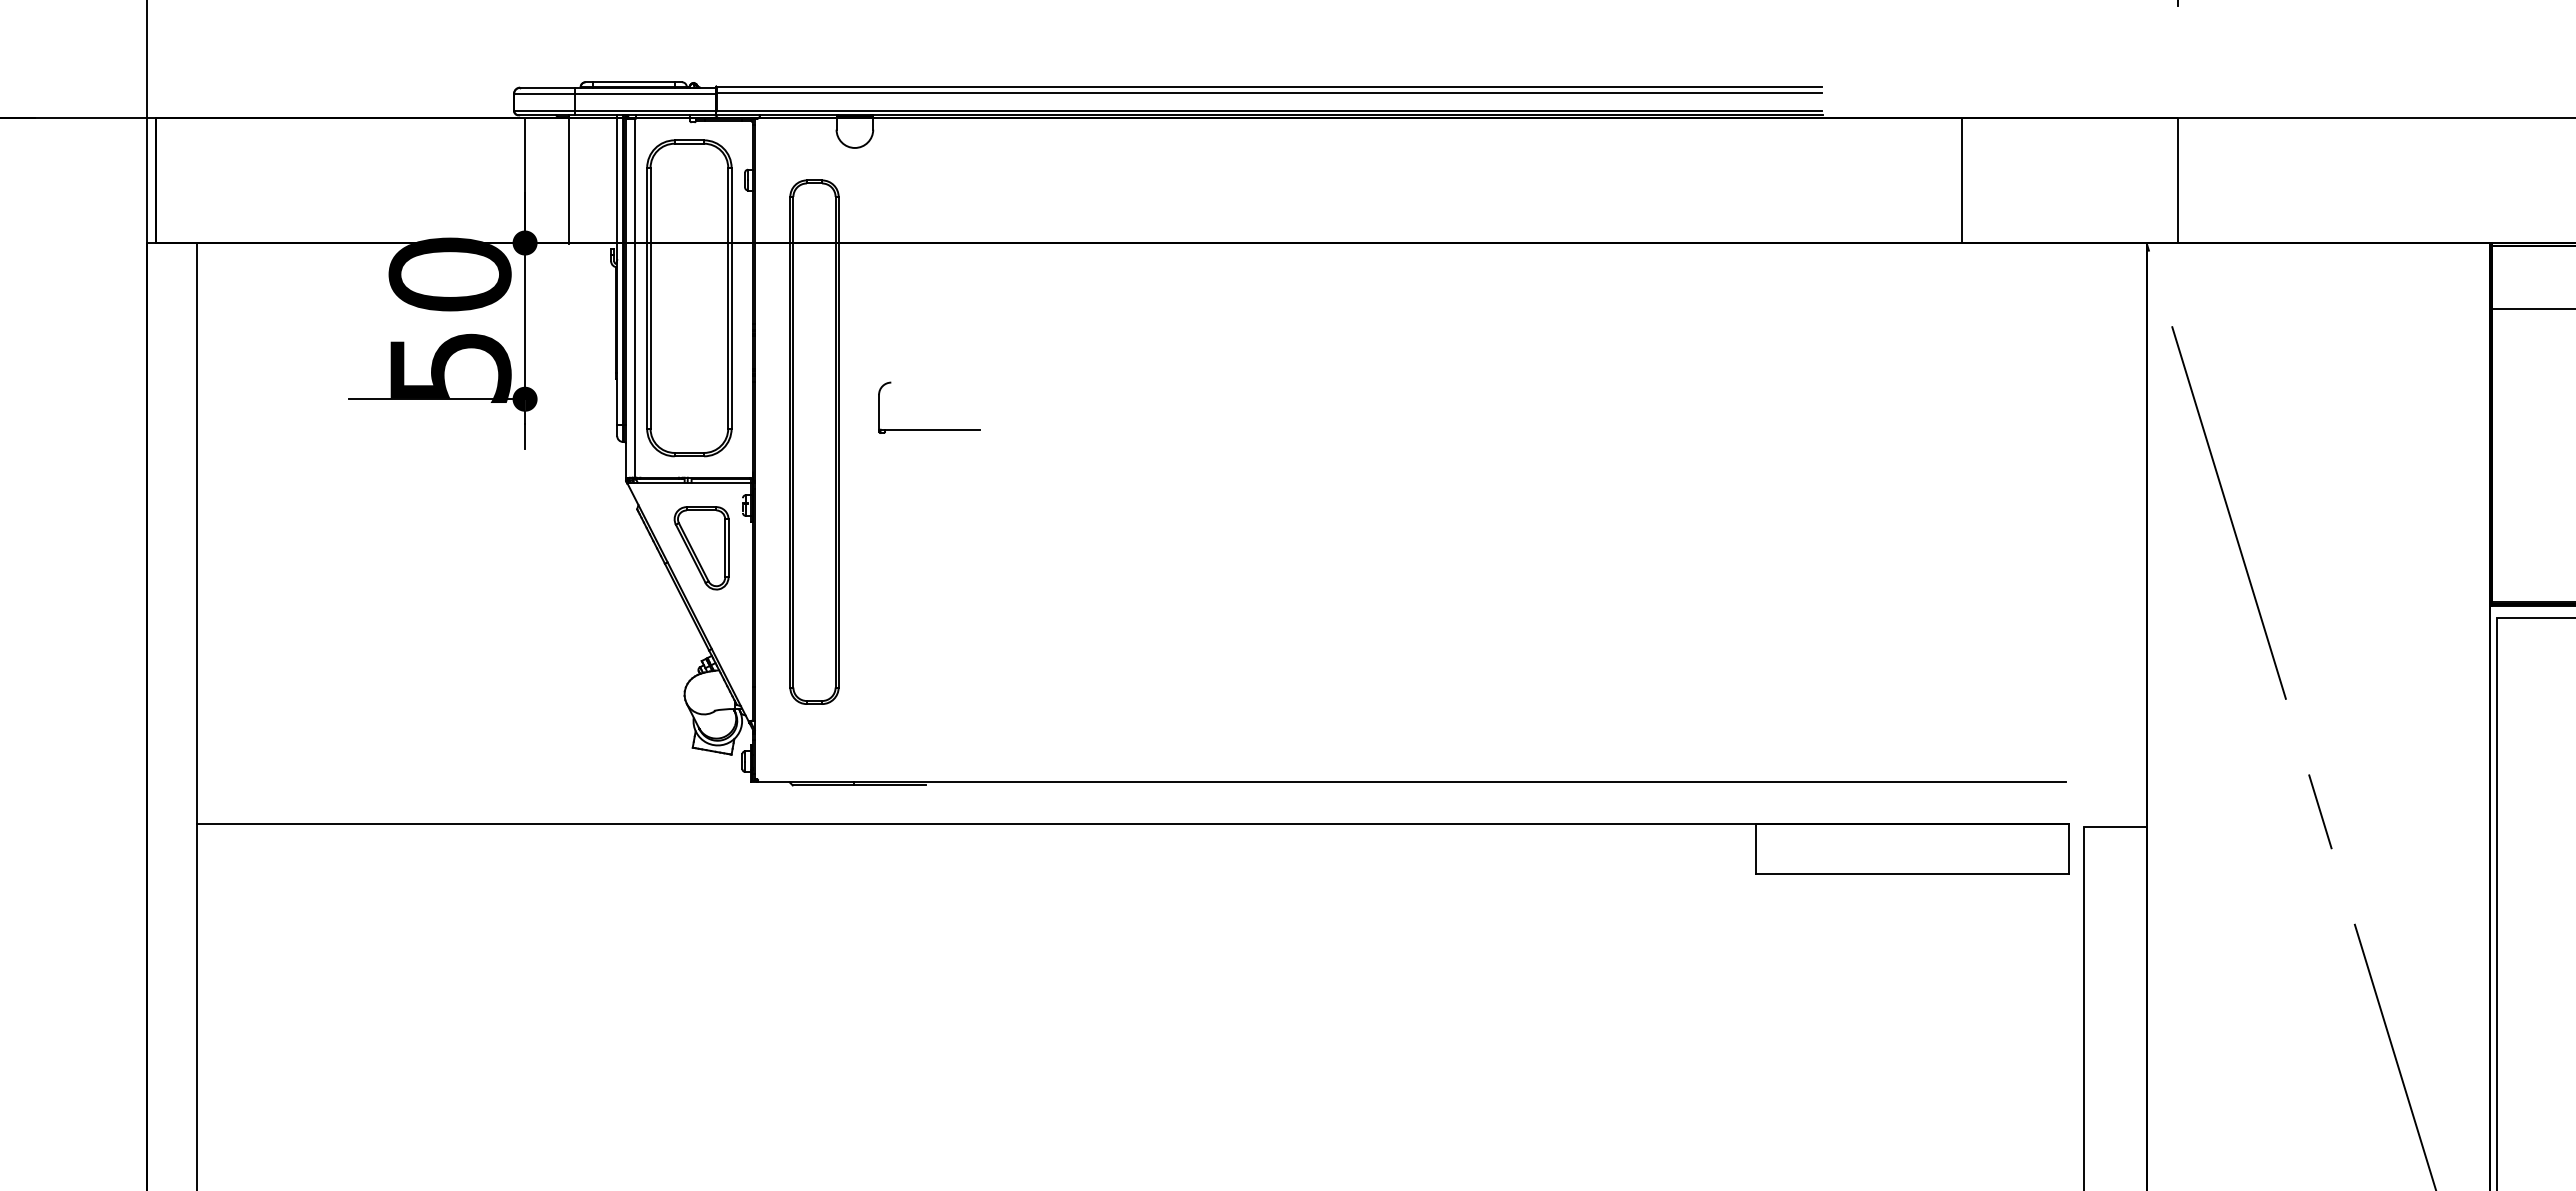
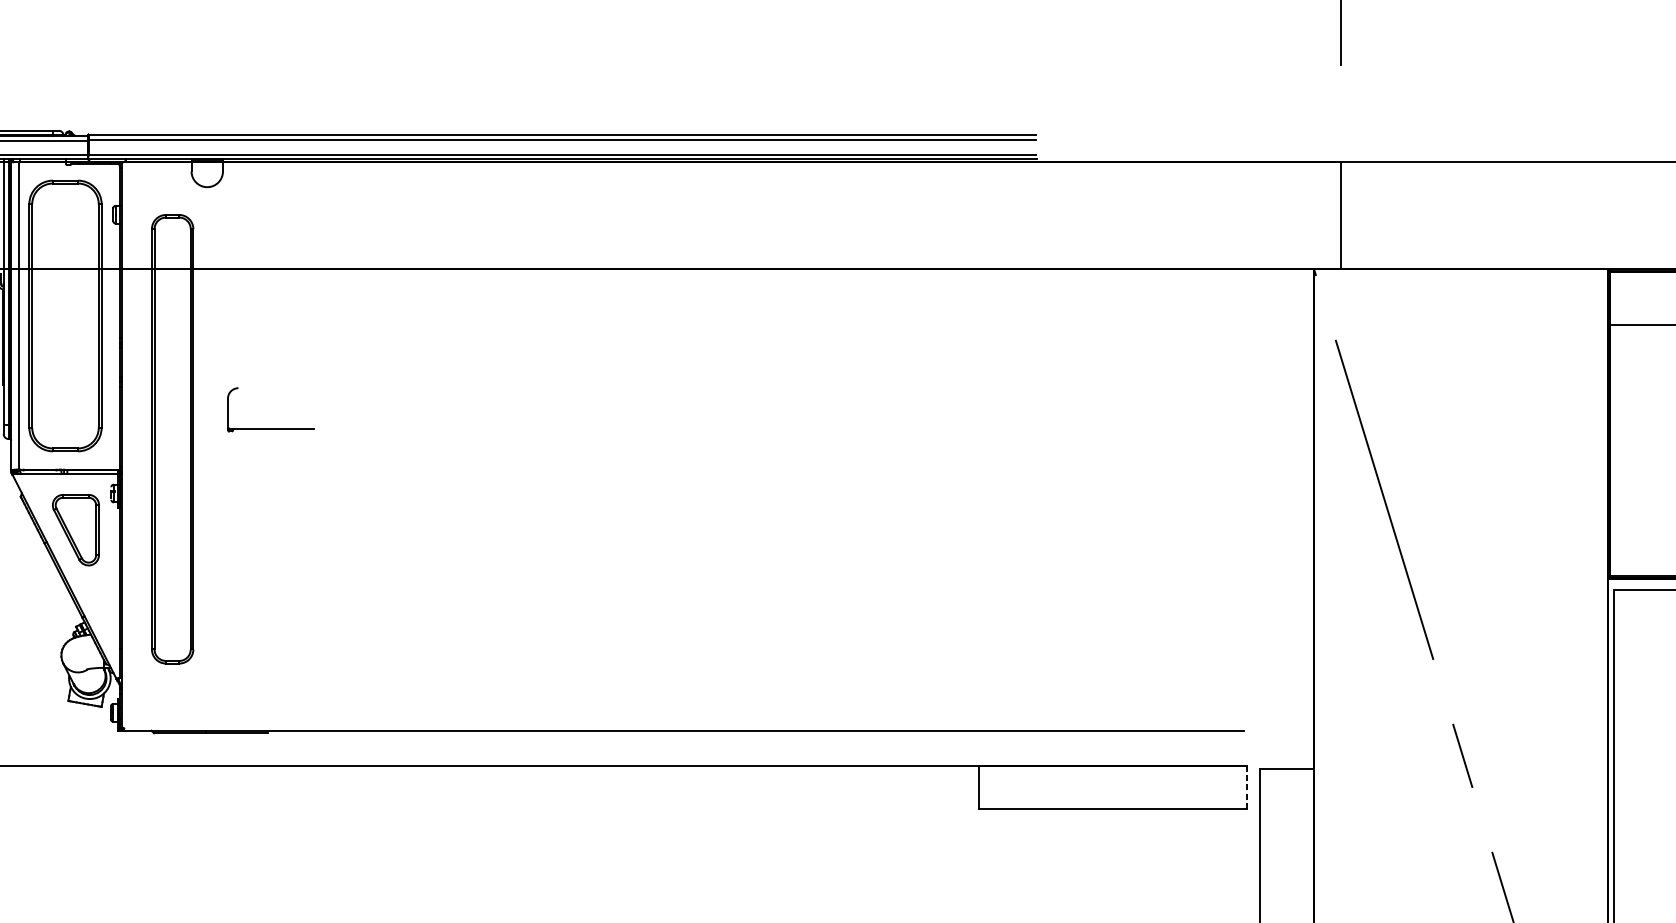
line: (1962, 180) -> (1156, 215), removed
line: (2068, 849) -> (1246, 788), solid -> dashed

